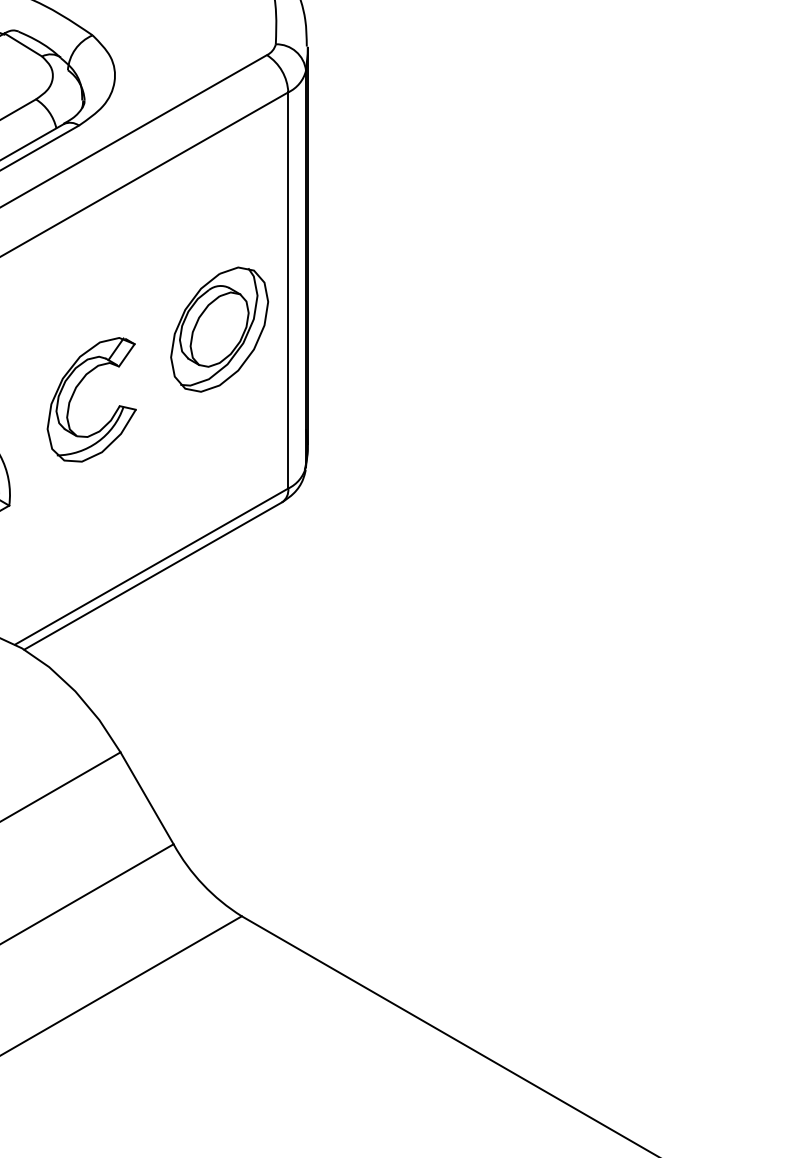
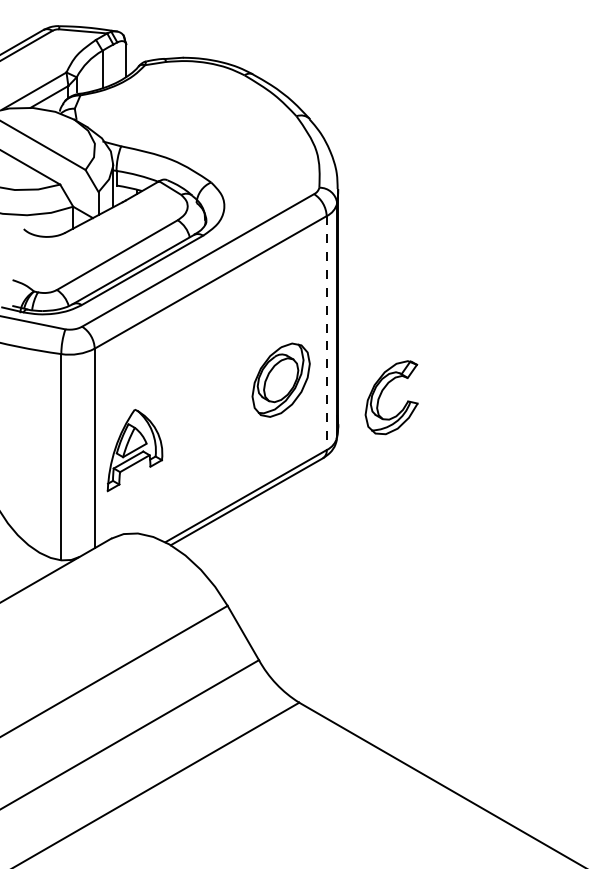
line: (287, 291) -> (326, 333), solid -> dashed
part: (218, 328) -> (280, 379), moved
part: (76, 392) -> (382, 393), moved

